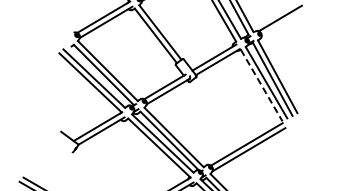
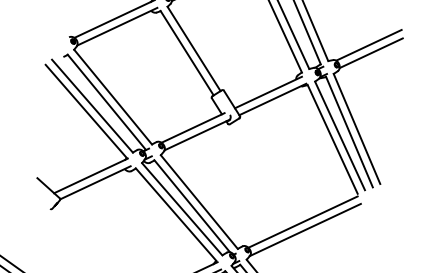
line: (282, 23) -> (371, 52), added
line: (261, 85) -> (332, 139), dashed -> solid

